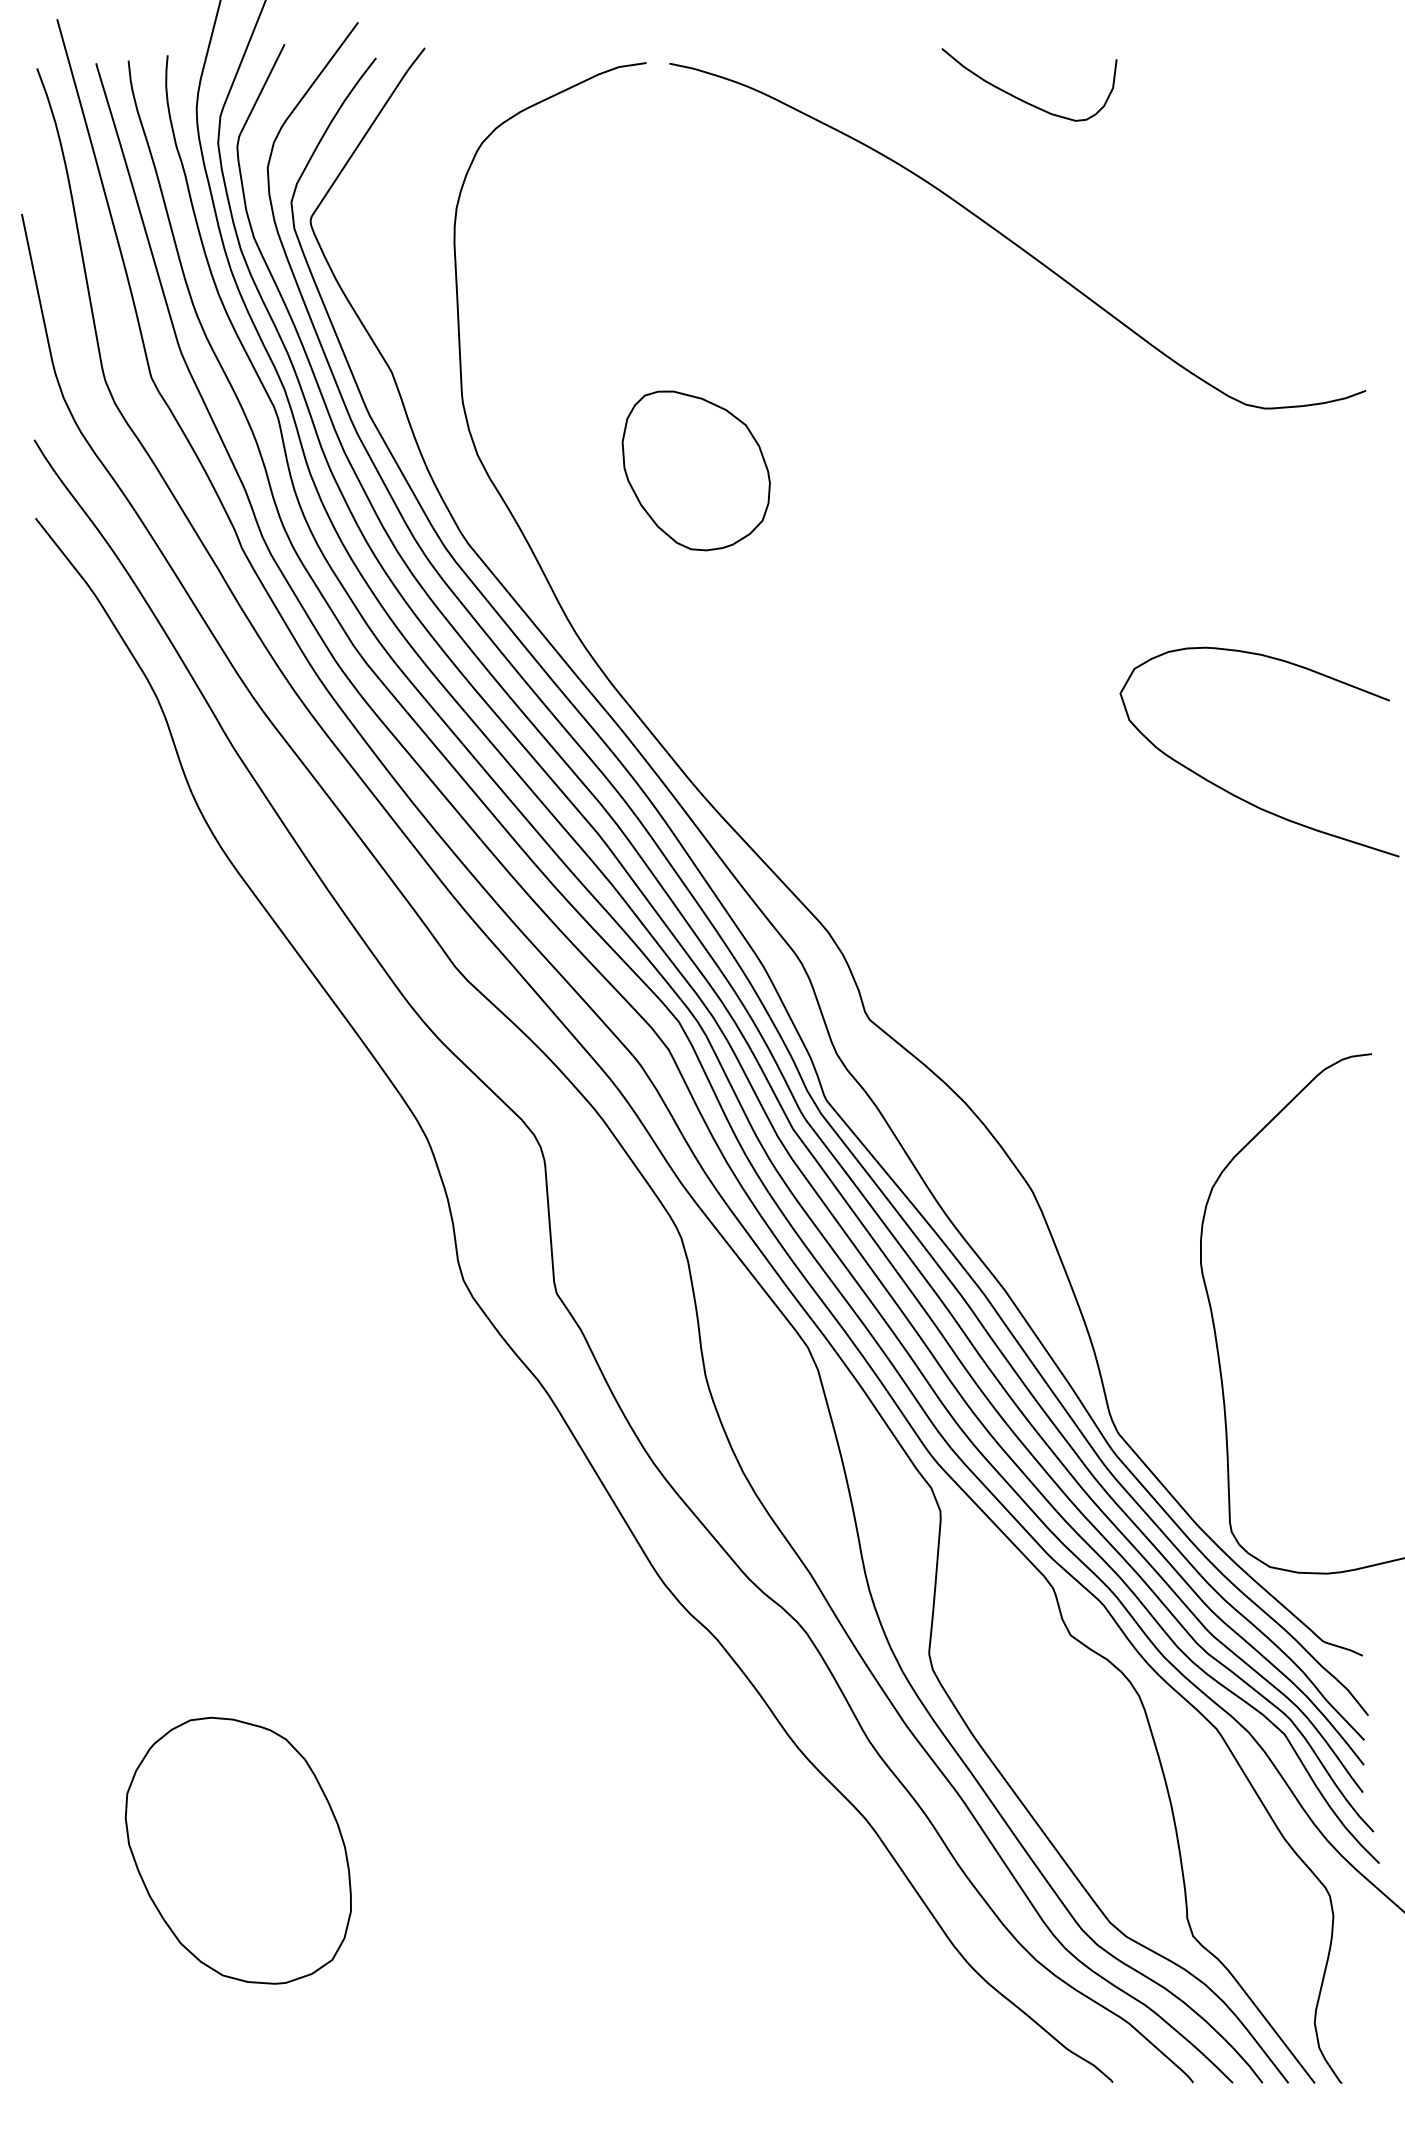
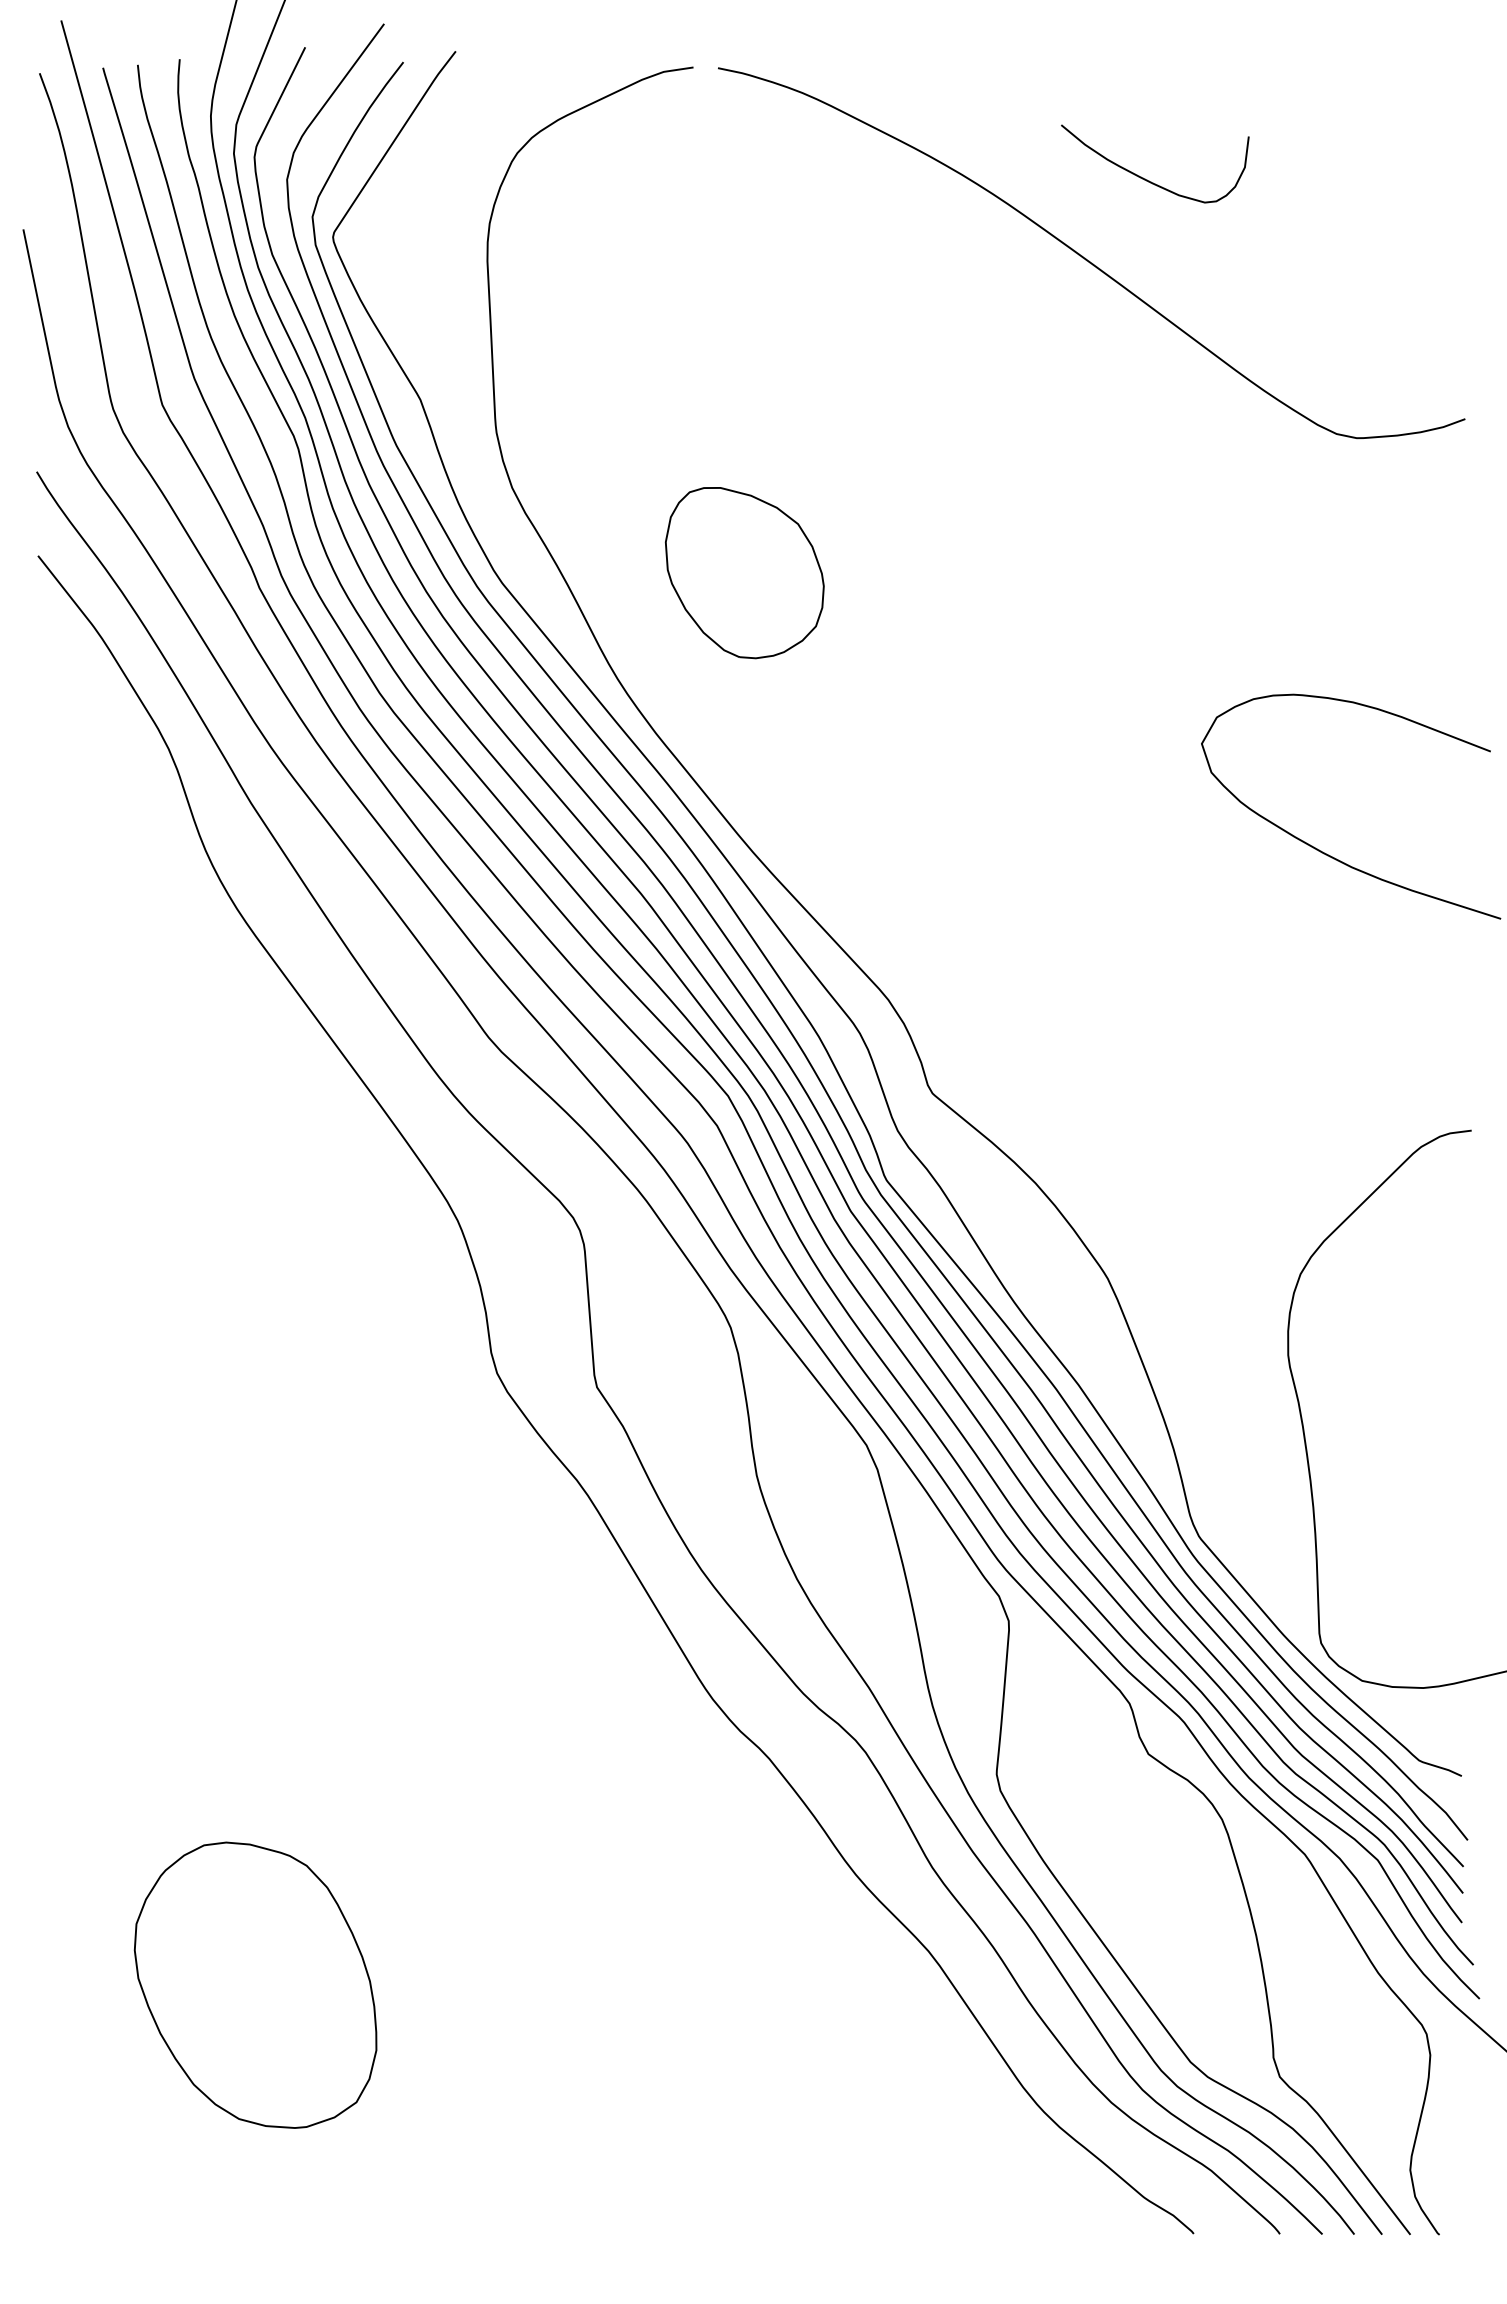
curve: (1022, 99) -> (1147, 179), moved
part: (695, 471) -> (744, 573), moved

